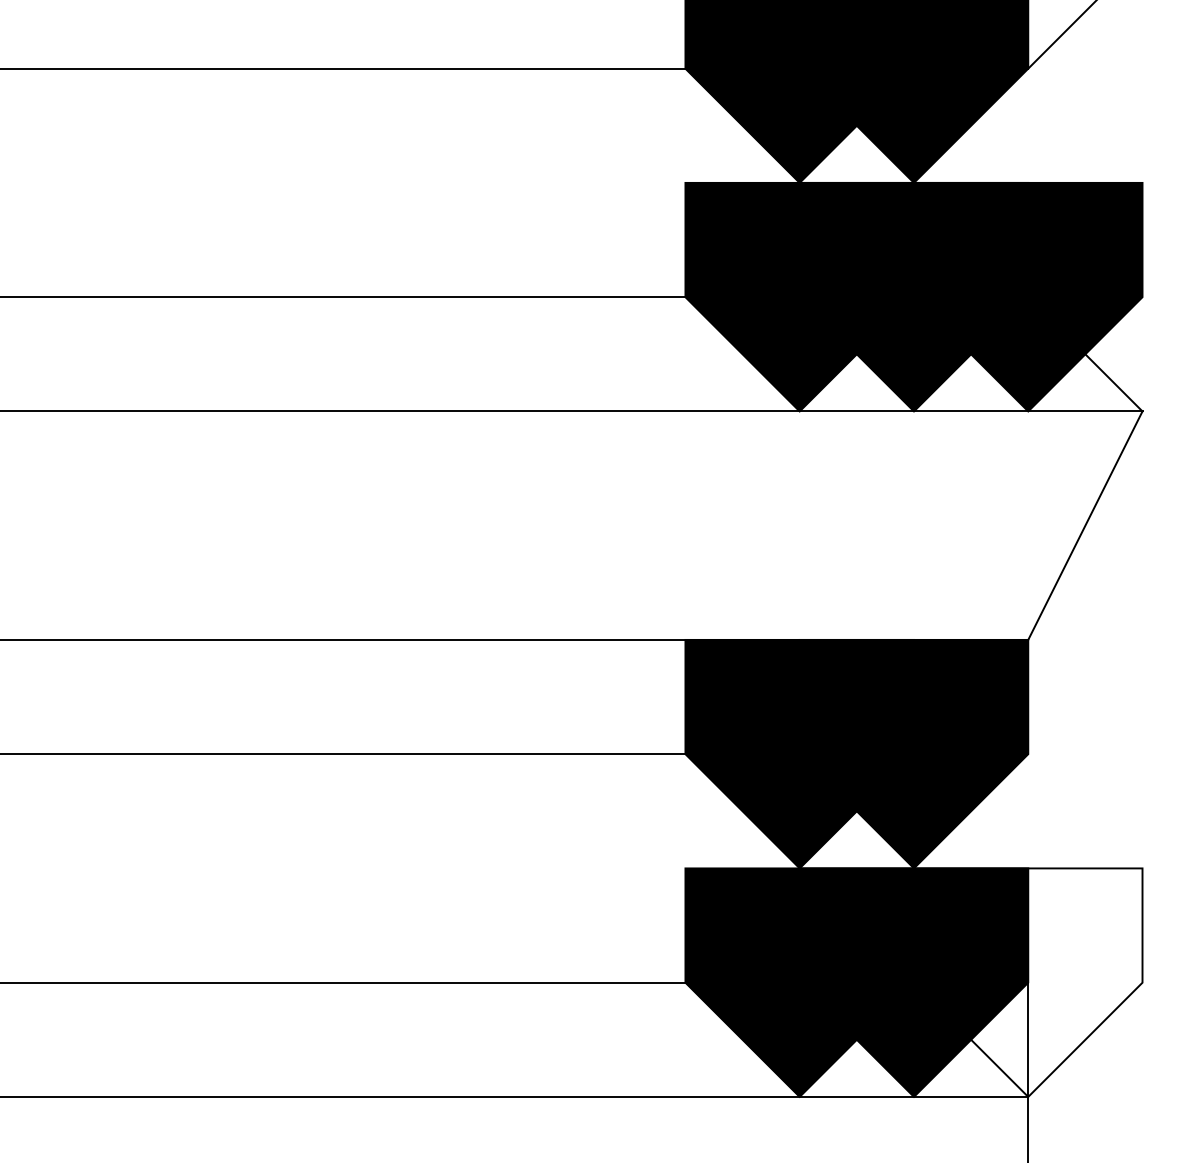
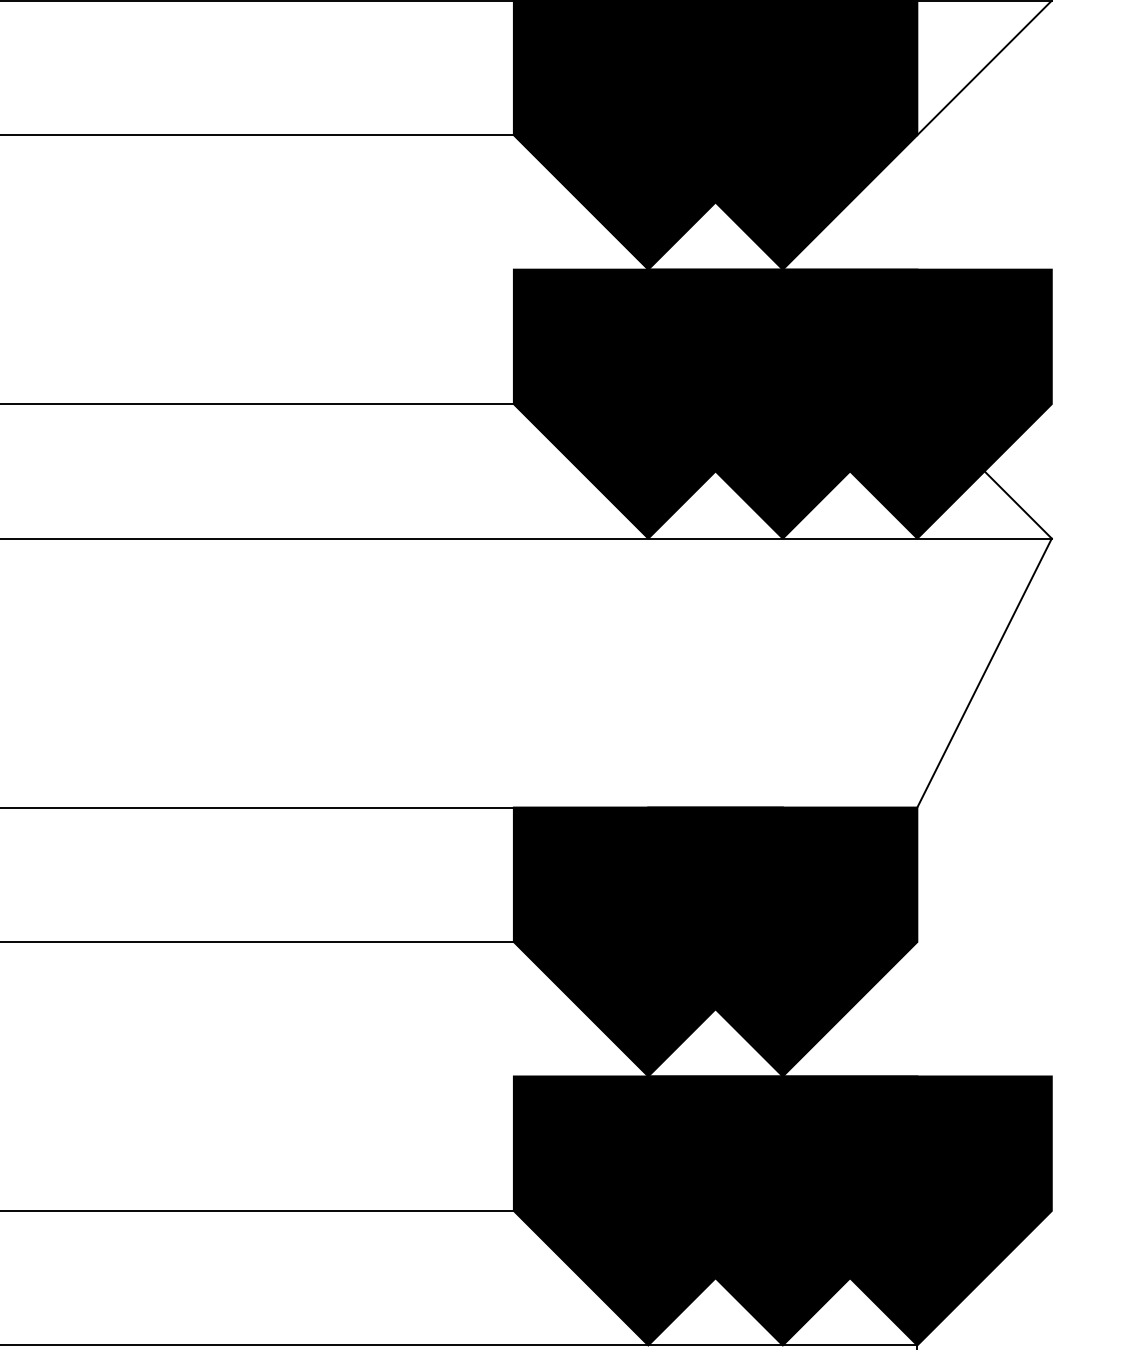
fill: (1027, 982) -> (916, 1210), added

